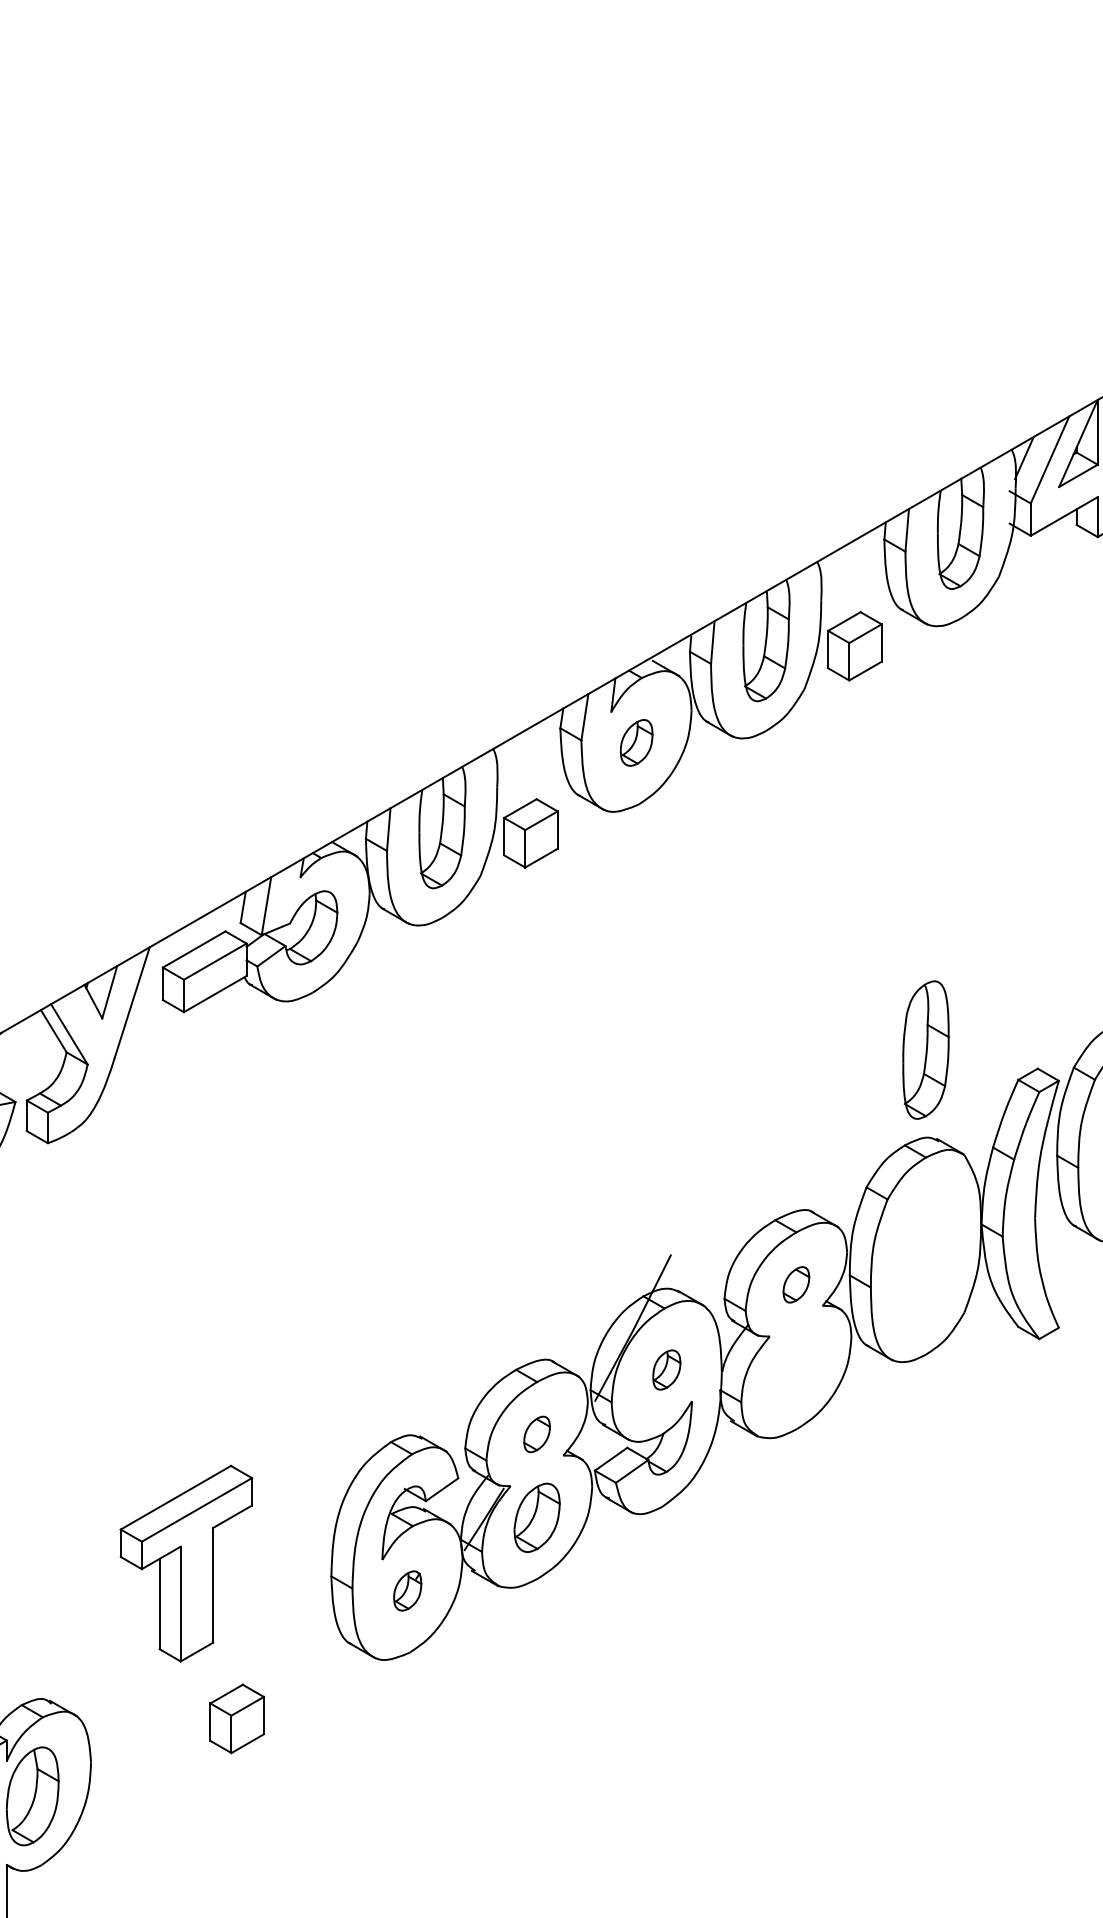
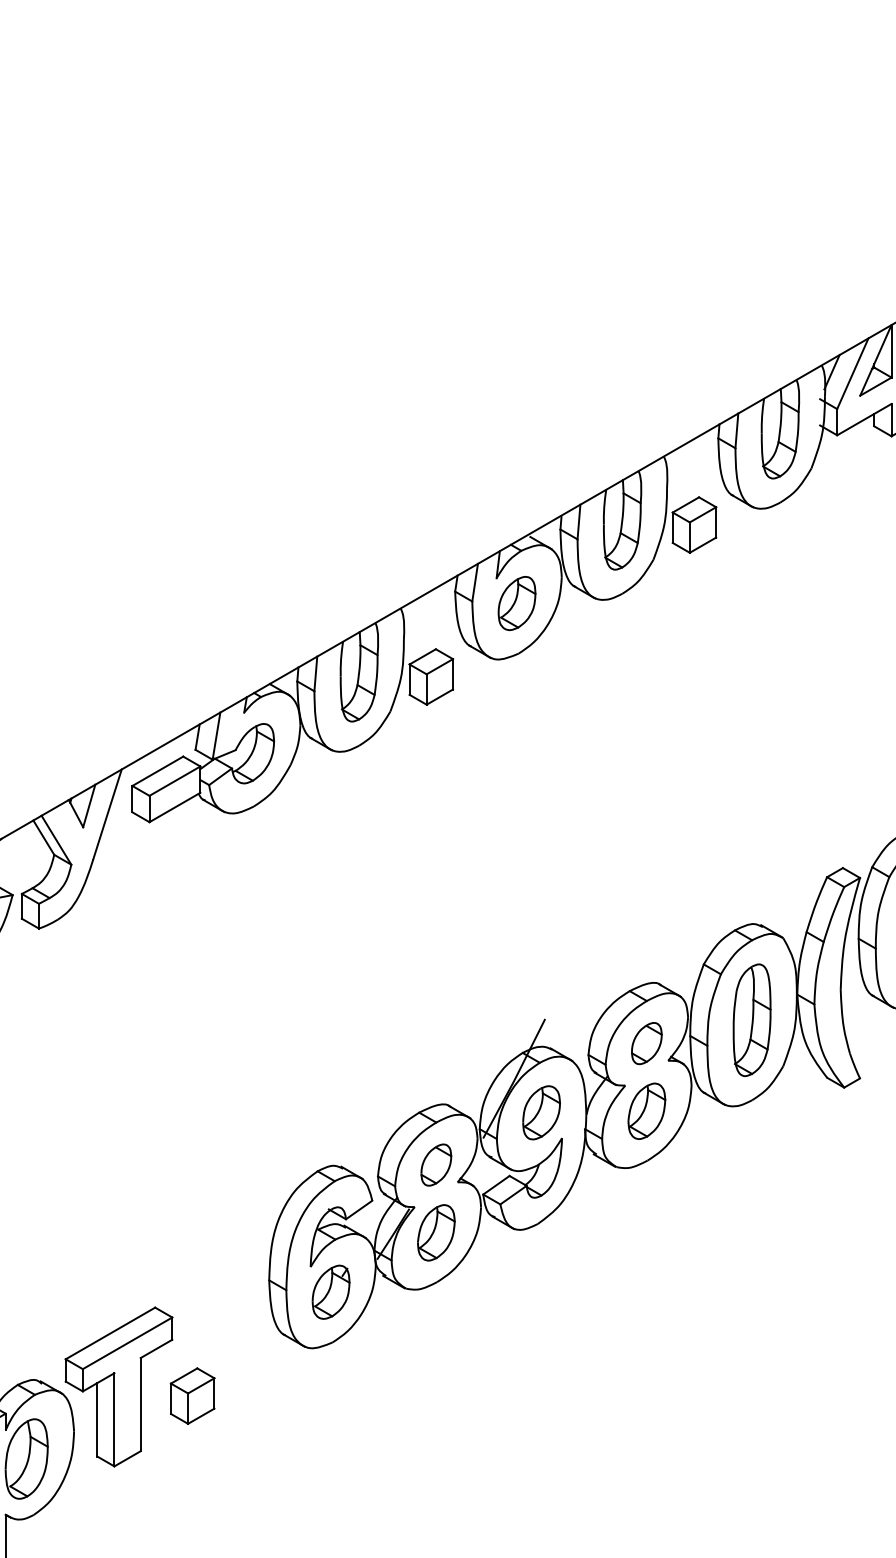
part: (636, 742) -> (517, 603), size x1.43
part: (925, 1049) -> (751, 1019), moved
part: (796, 1284) -> (646, 1043), size x1.43
part: (795, 1368) -> (646, 1111), added
part: (666, 1369) -> (541, 1112), size x1.67
part: (536, 1434) -> (435, 1165), size x1.43
part: (186, 1563) -> (119, 1386), moved
part: (407, 1590) -> (331, 1291), size x1.67

